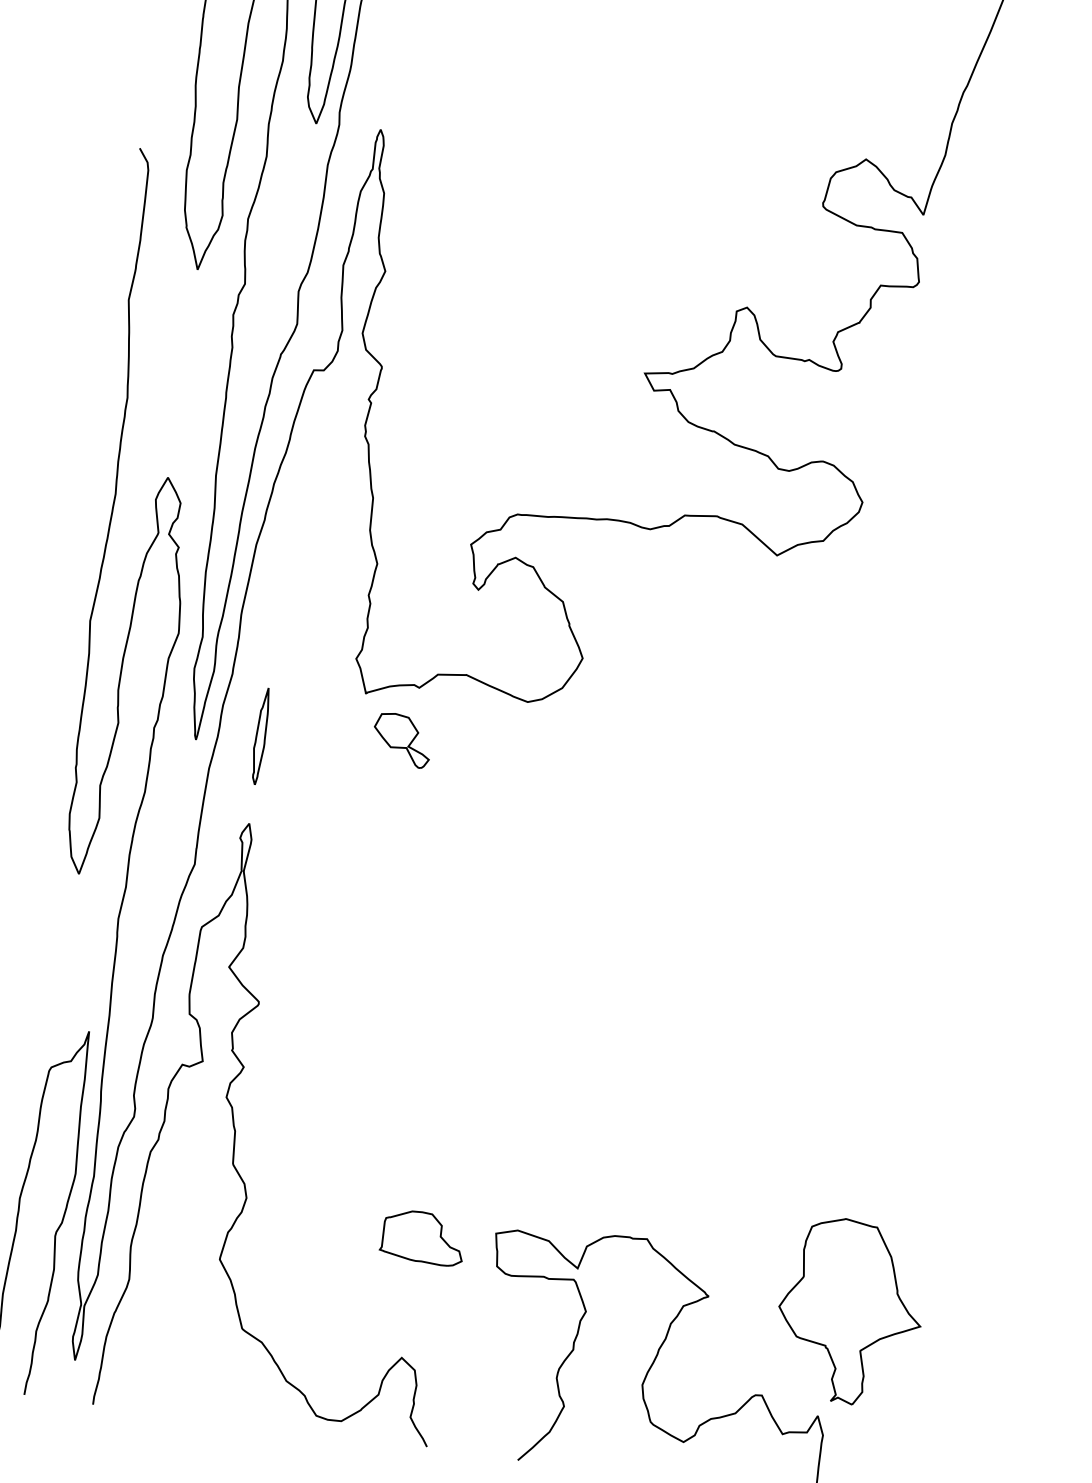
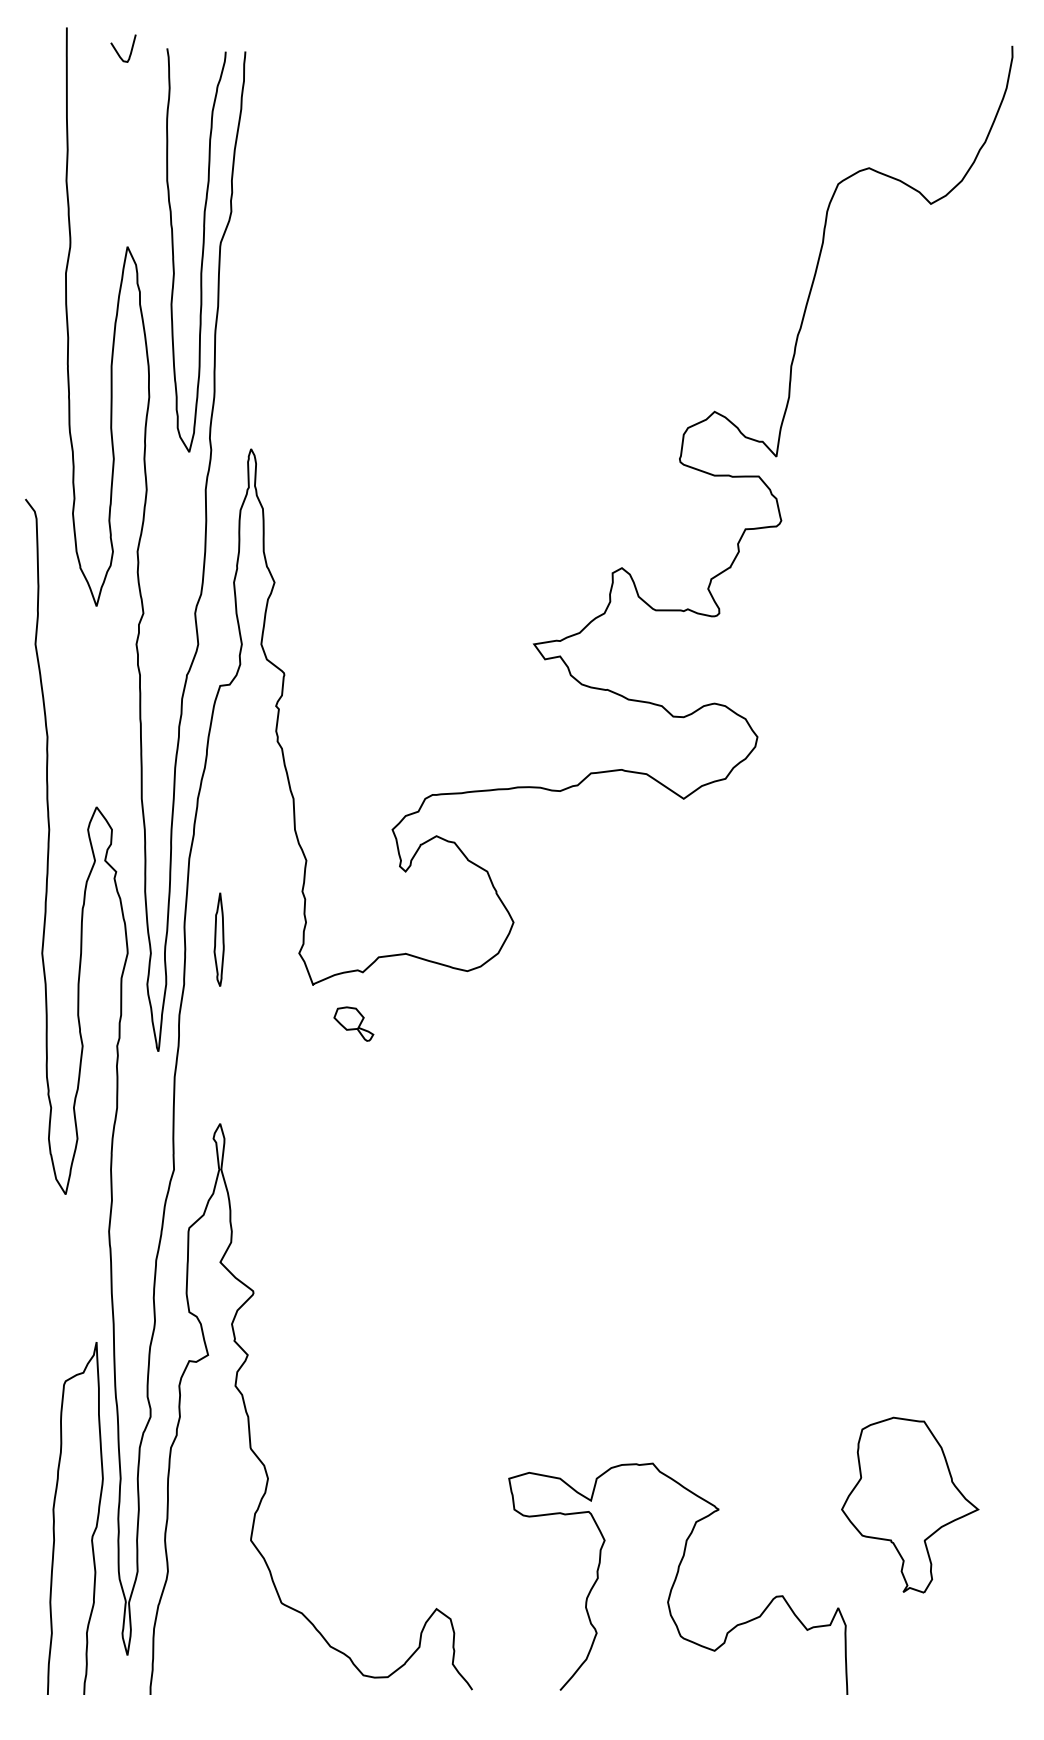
part: (259, 736) -> (218, 939), moved
part: (402, 739) -> (353, 1023), size x0.7
part: (423, 1236) -> (440, 1491), removed
part: (850, 1311) -> (910, 1504), moved

